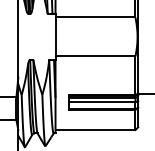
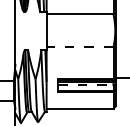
line: (95, 56) -> (80, 47), solid -> dashed
line: (102, 102) -> (85, 85), solid -> dashed

